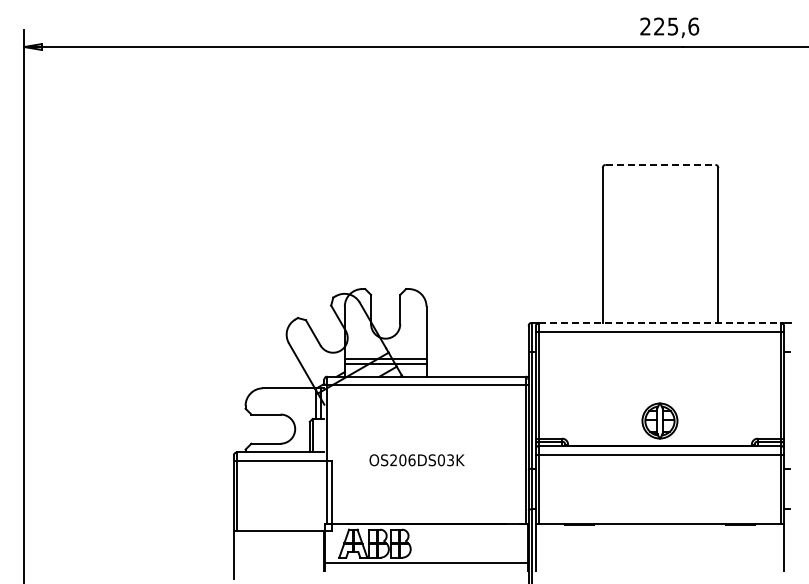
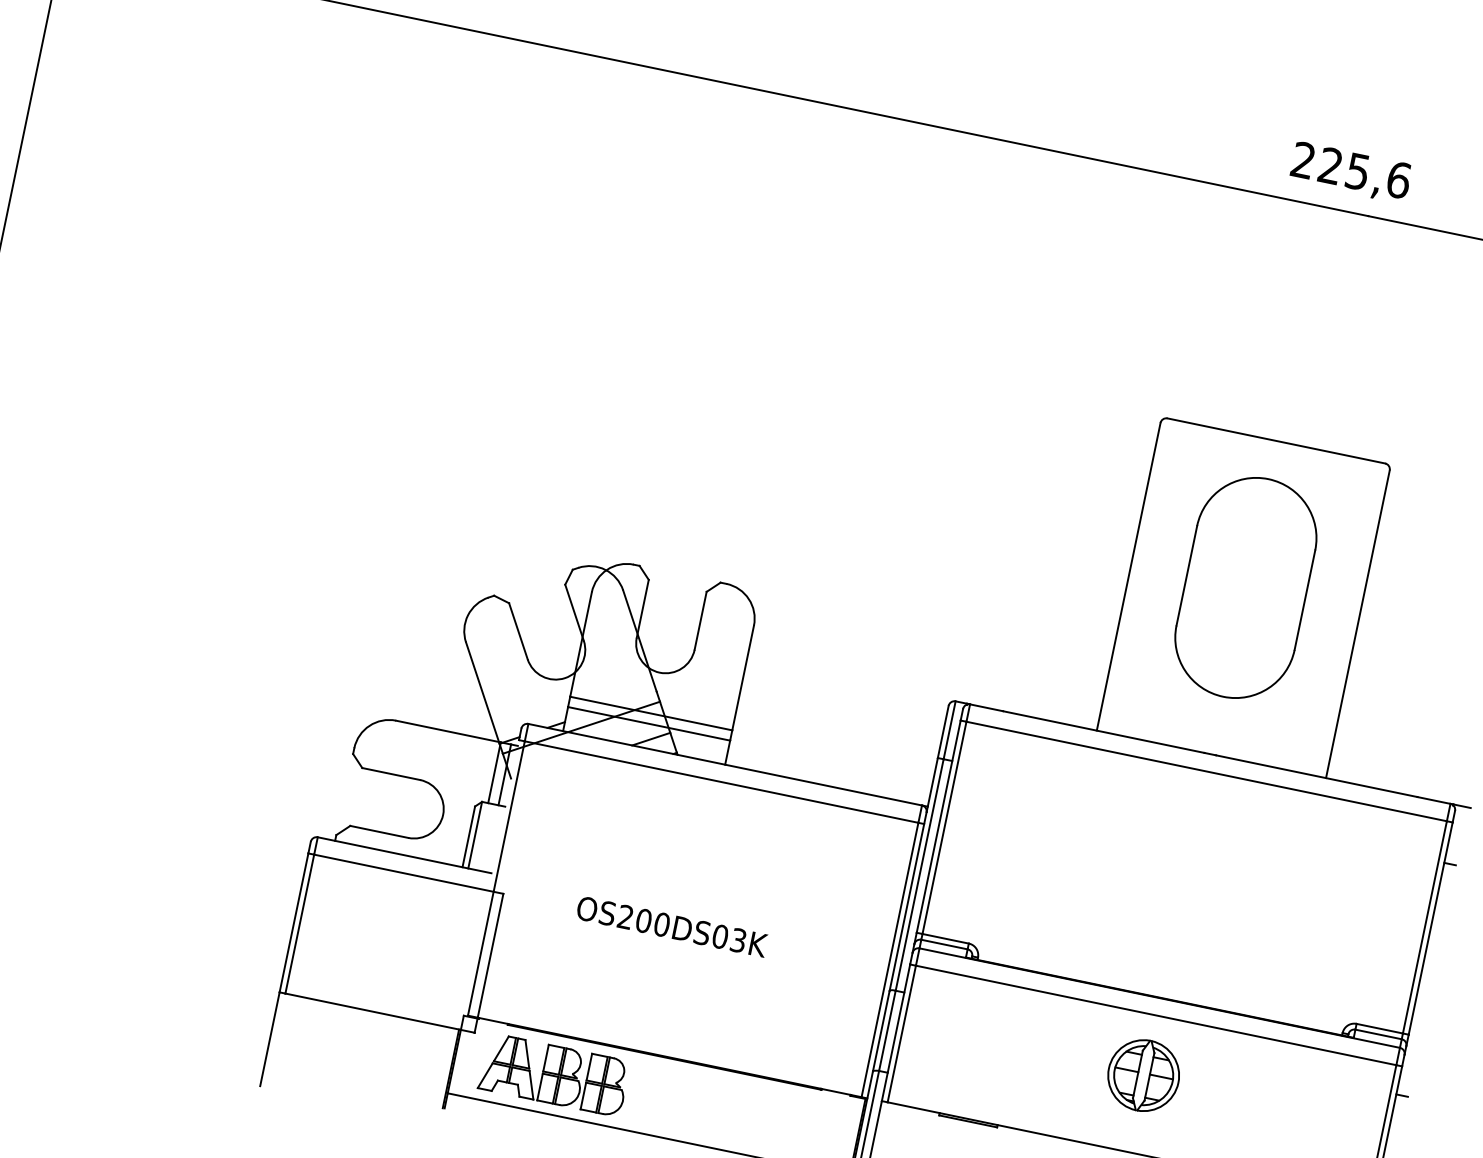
line: (660, 164) -> (1276, 440), dashed -> solid
part: (660, 238) -> (1246, 586), added
line: (660, 322) -> (1211, 753), dashed -> solid
part: (659, 420) -> (1142, 1074), moved
text: (411, 459) -> (661, 922), OS206DS03K -> OS200DS03K

